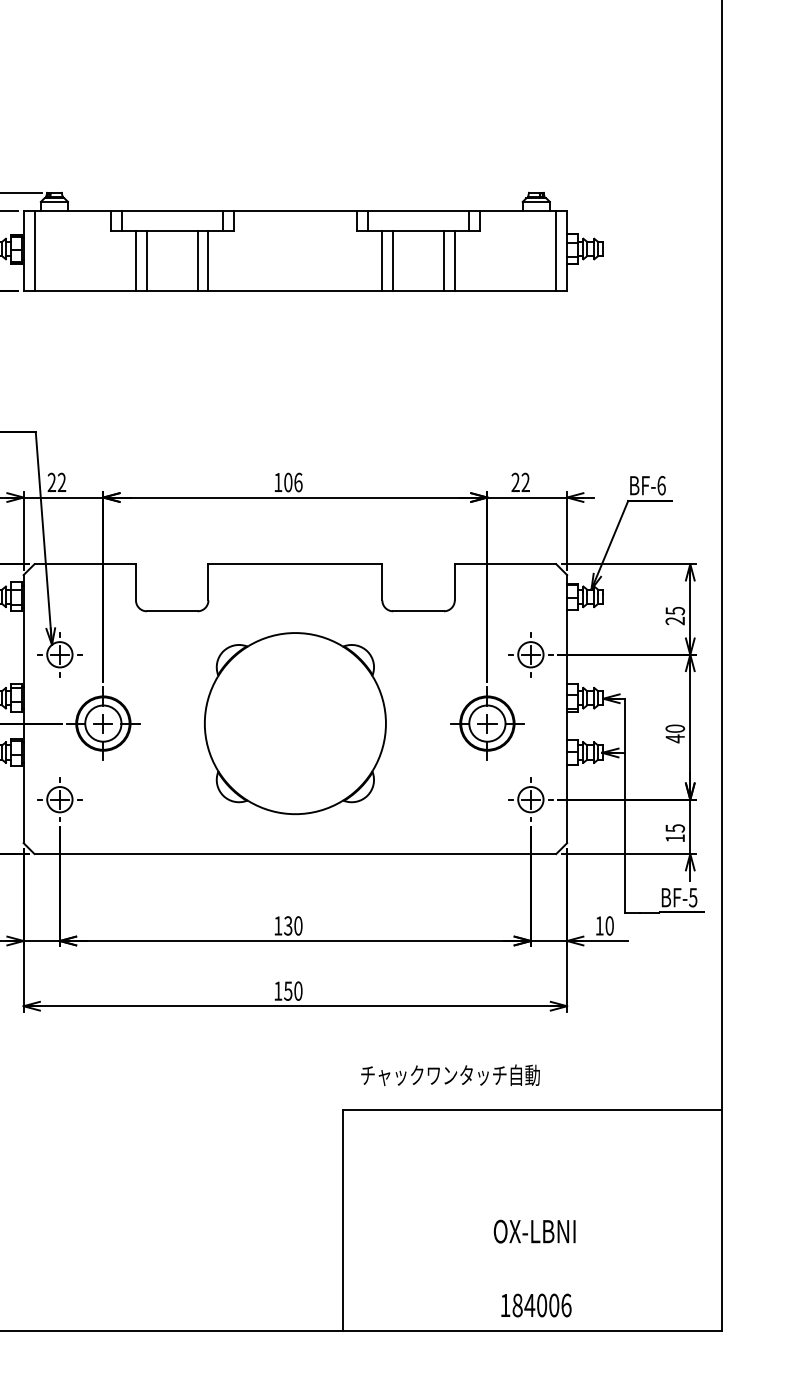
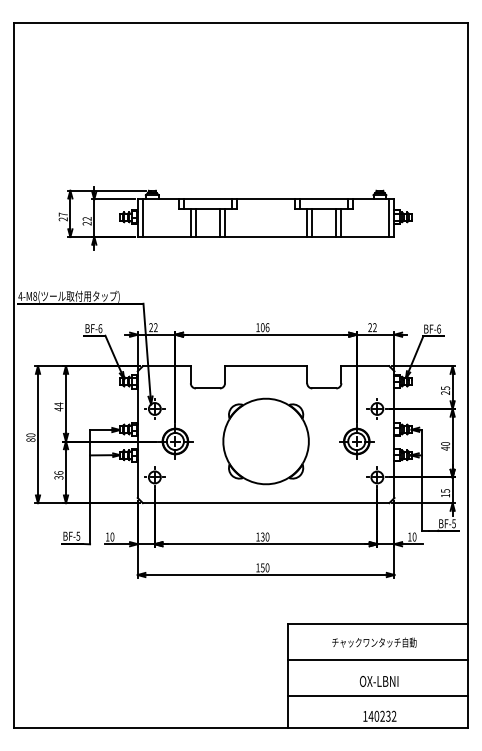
text: (450, 1075) -> (374, 642), moved
line: (531, 1185) -> (377, 659), added
line: (531, 1261) -> (377, 695), added
text: (541, 1303) -> (382, 715), 184006 -> 140232

